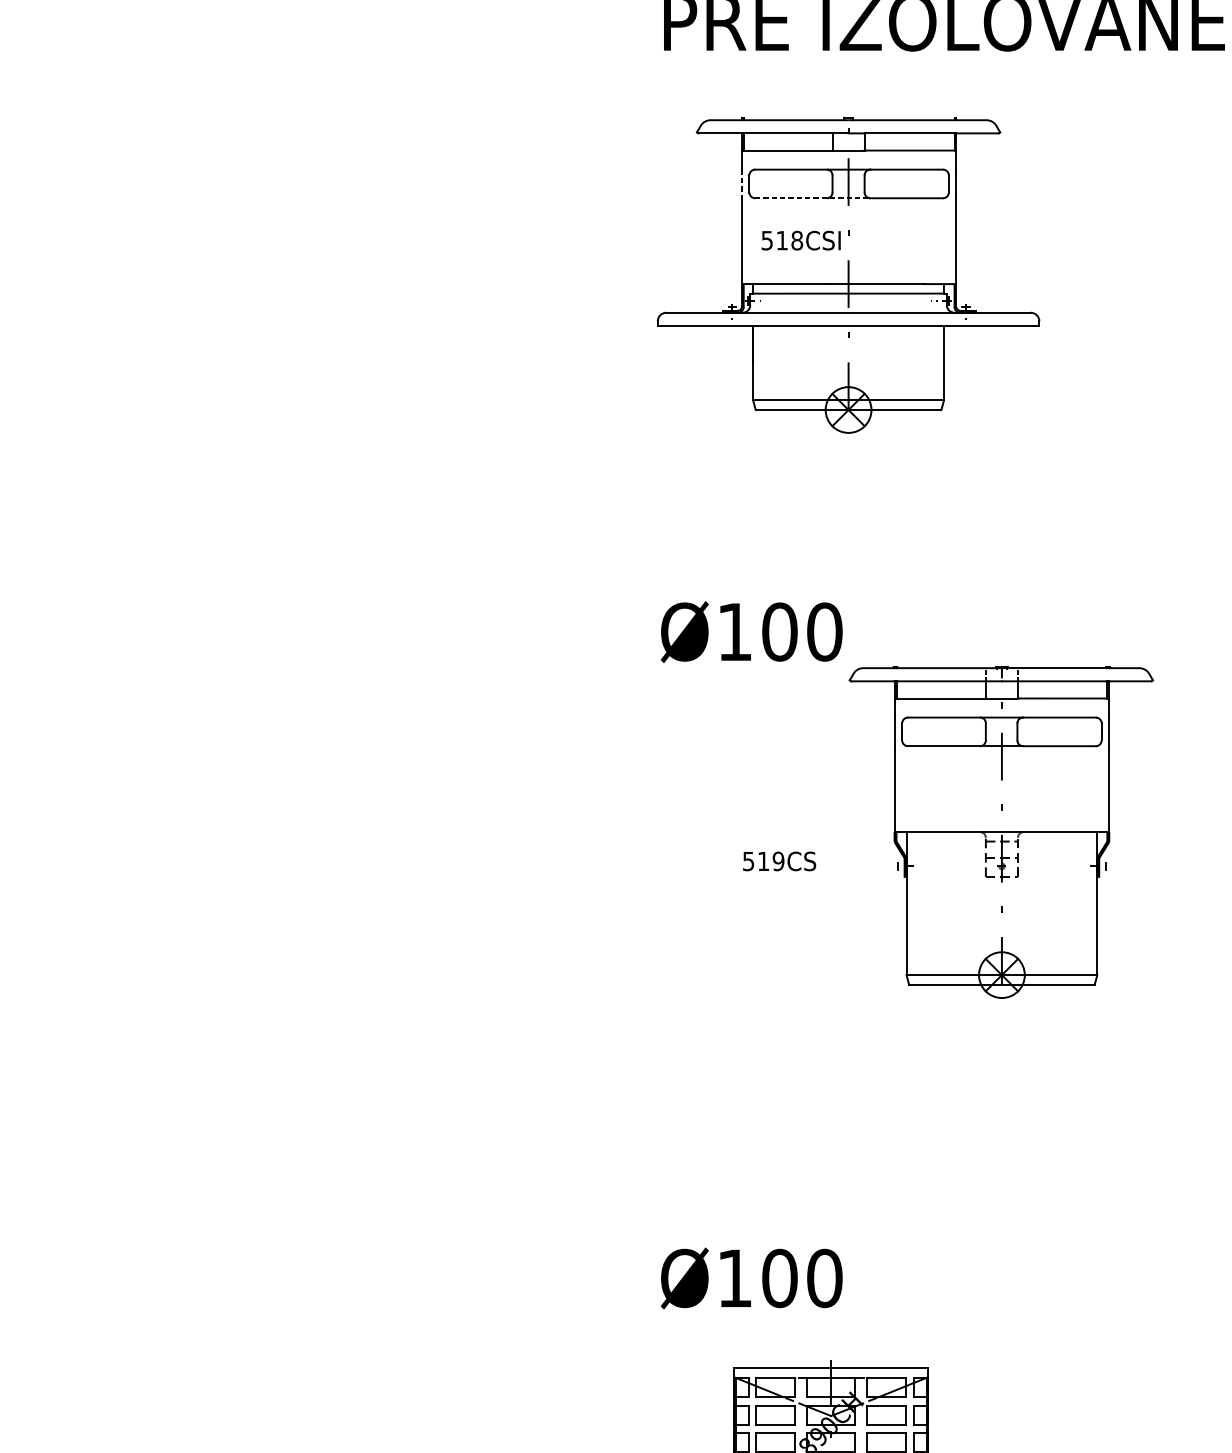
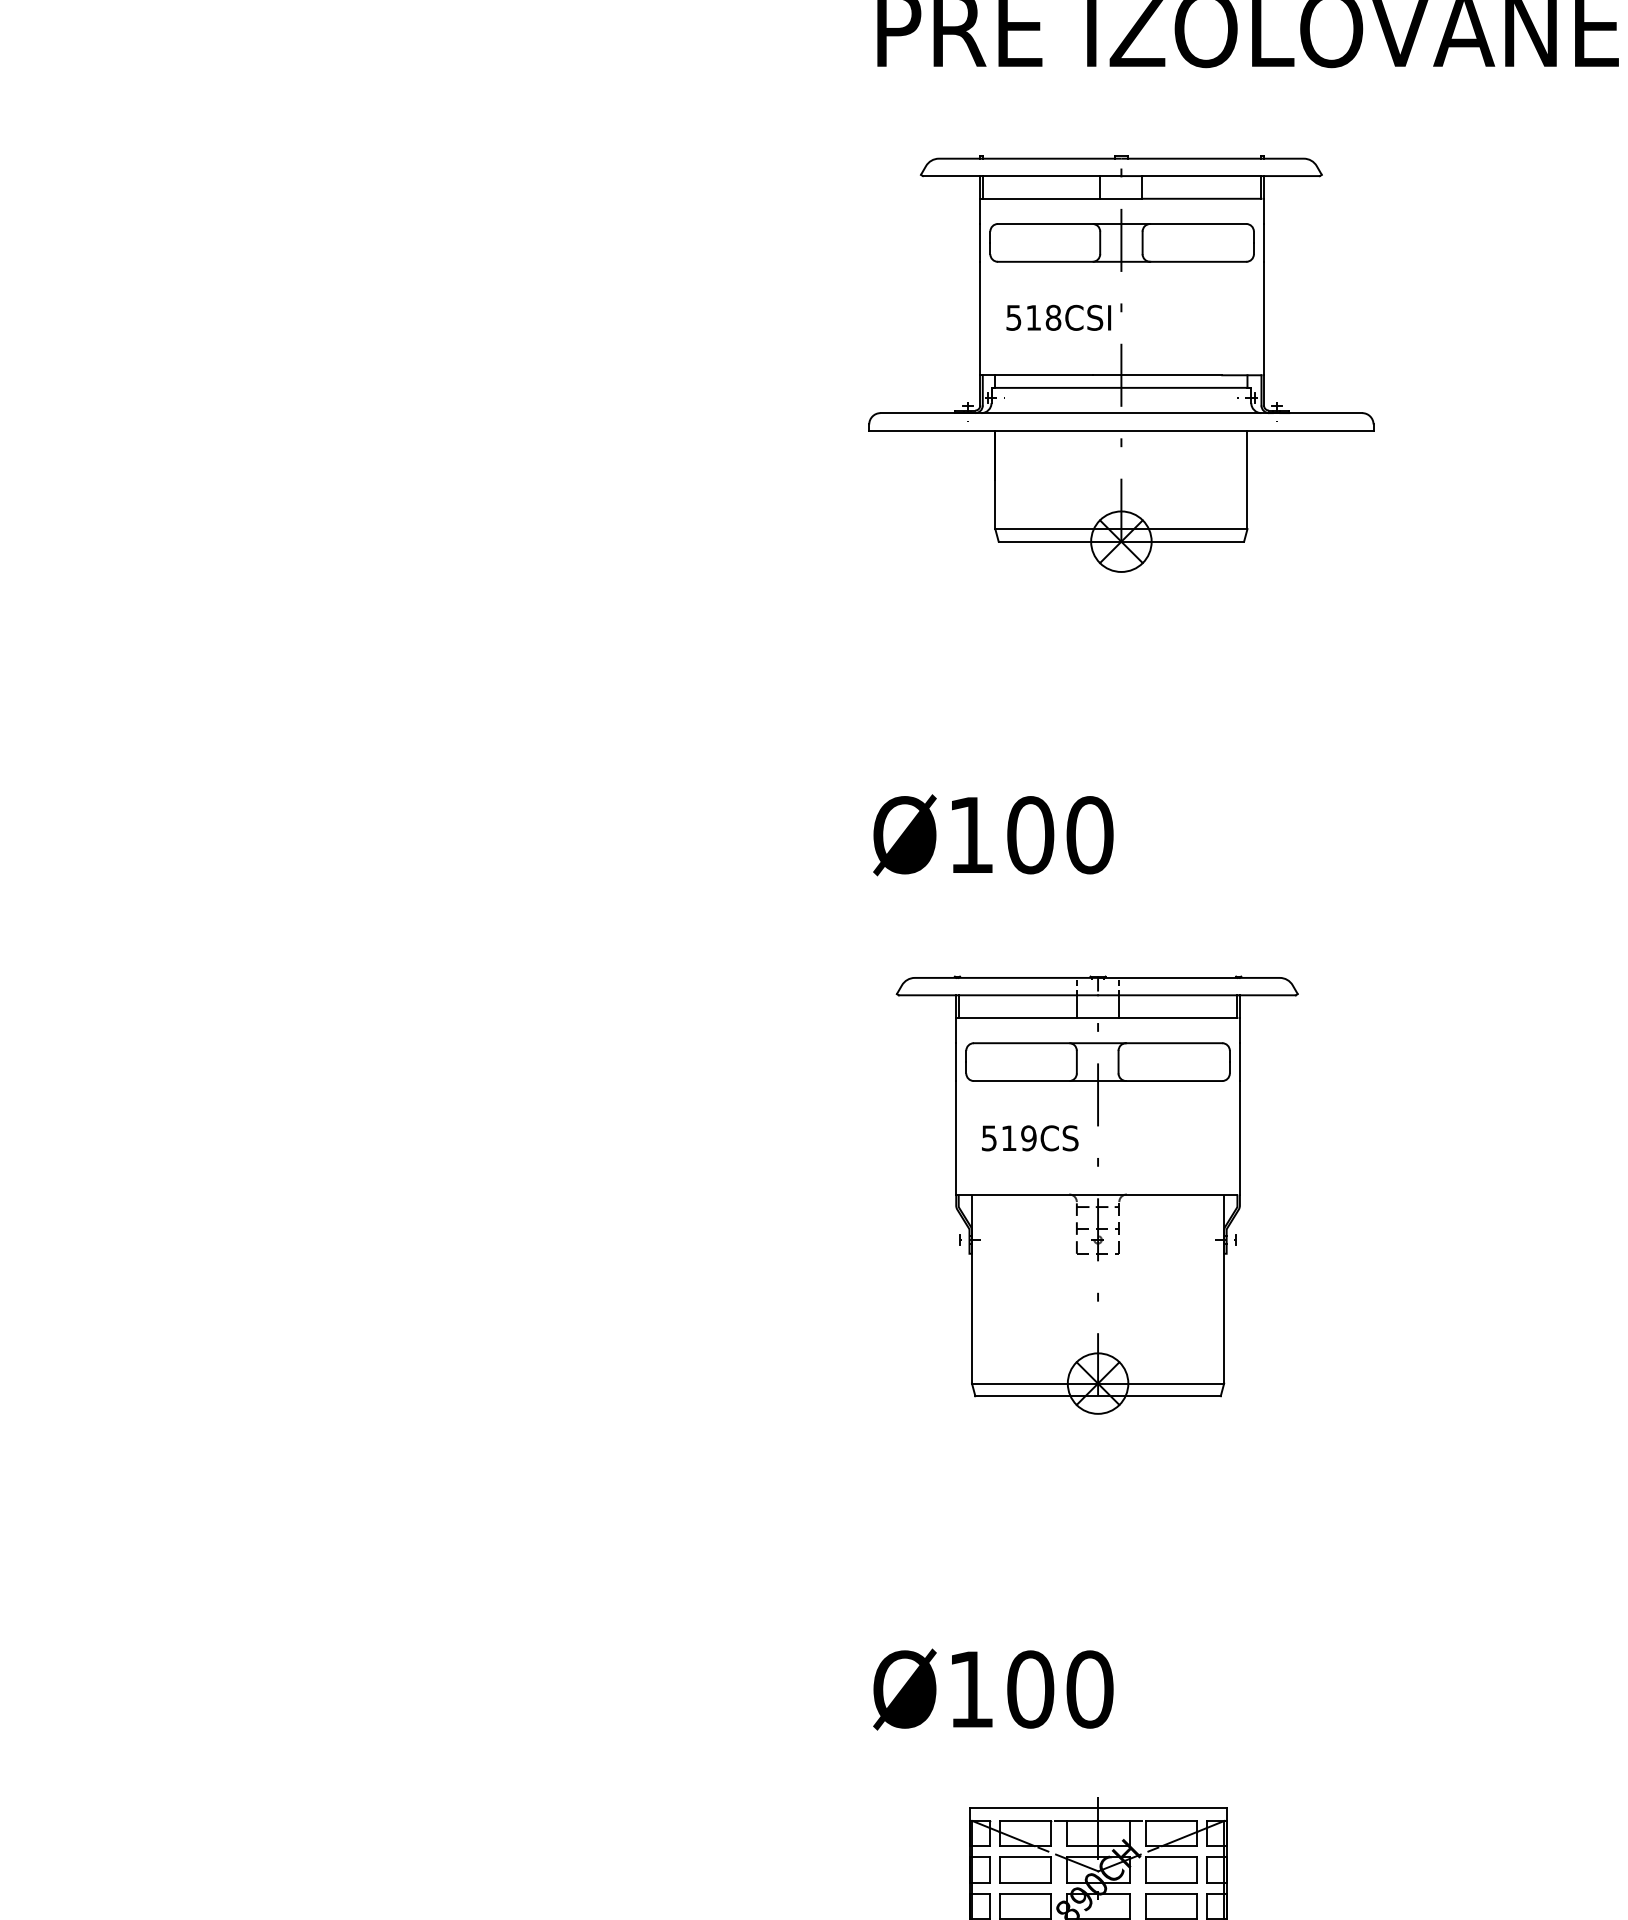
line: (741, 183) -> (980, 242), dashed -> solid
line: (813, 198) -> (1074, 261), dashed -> solid
part: (1000, 832) -> (1096, 1194), moved

